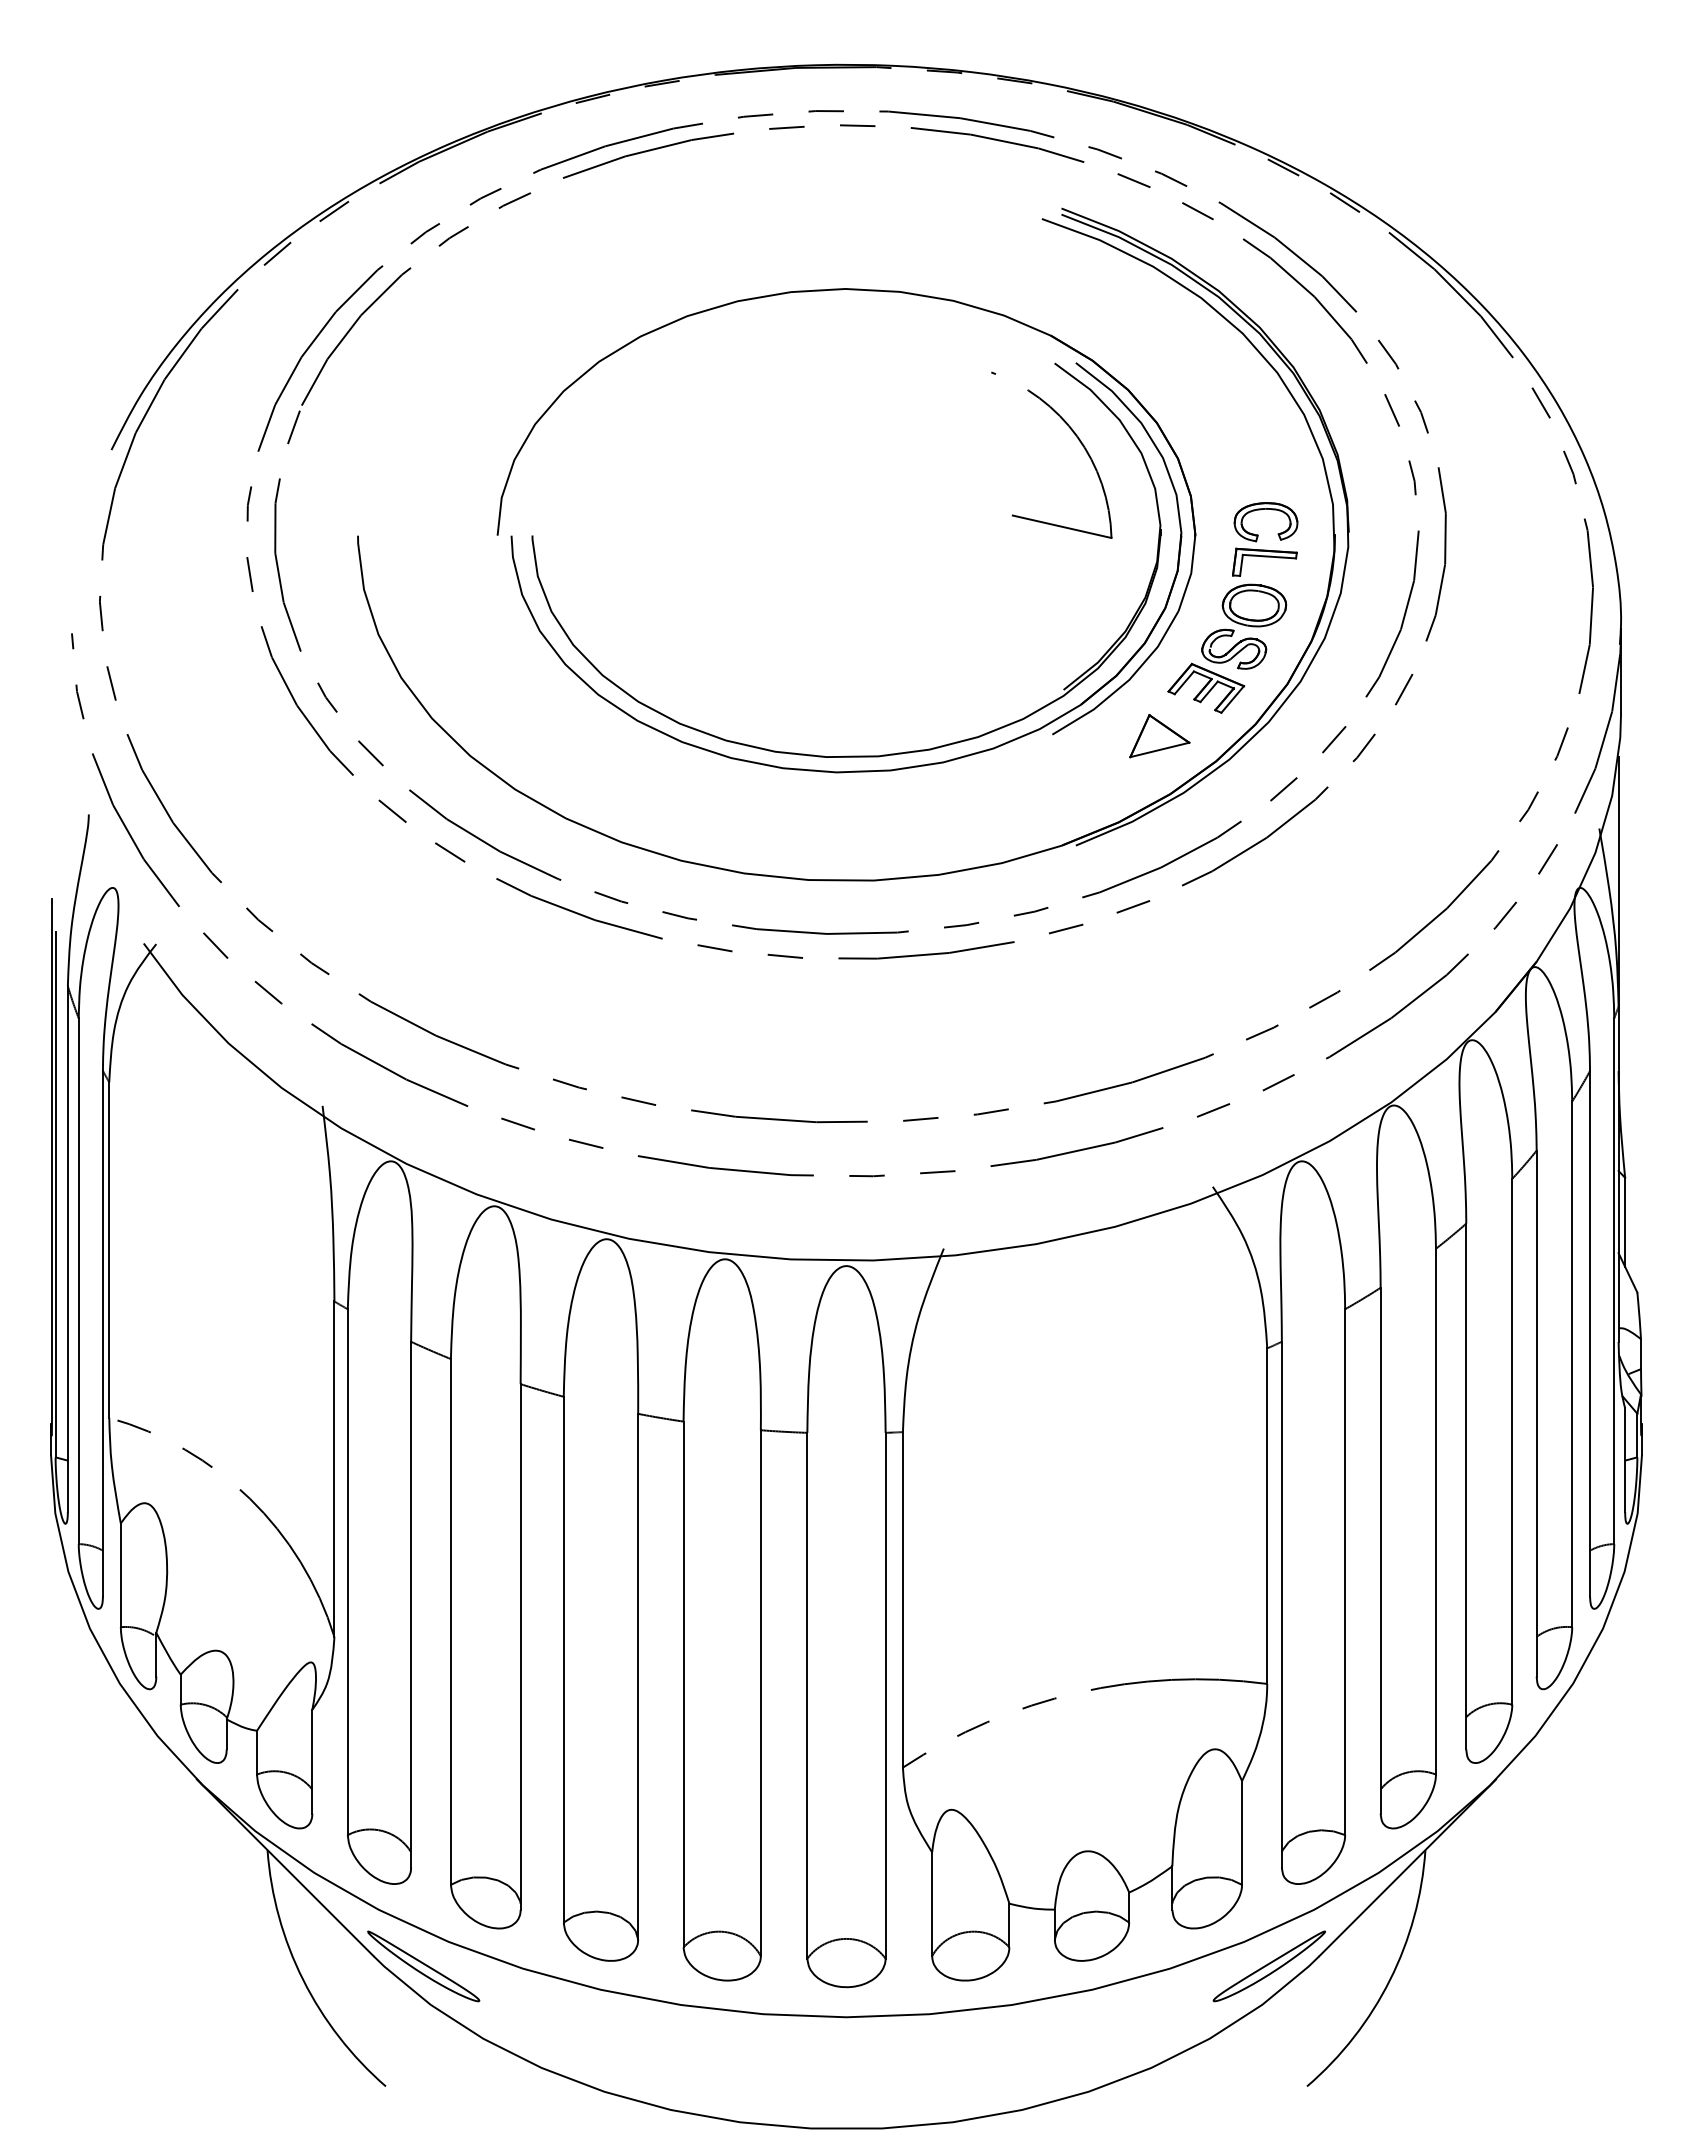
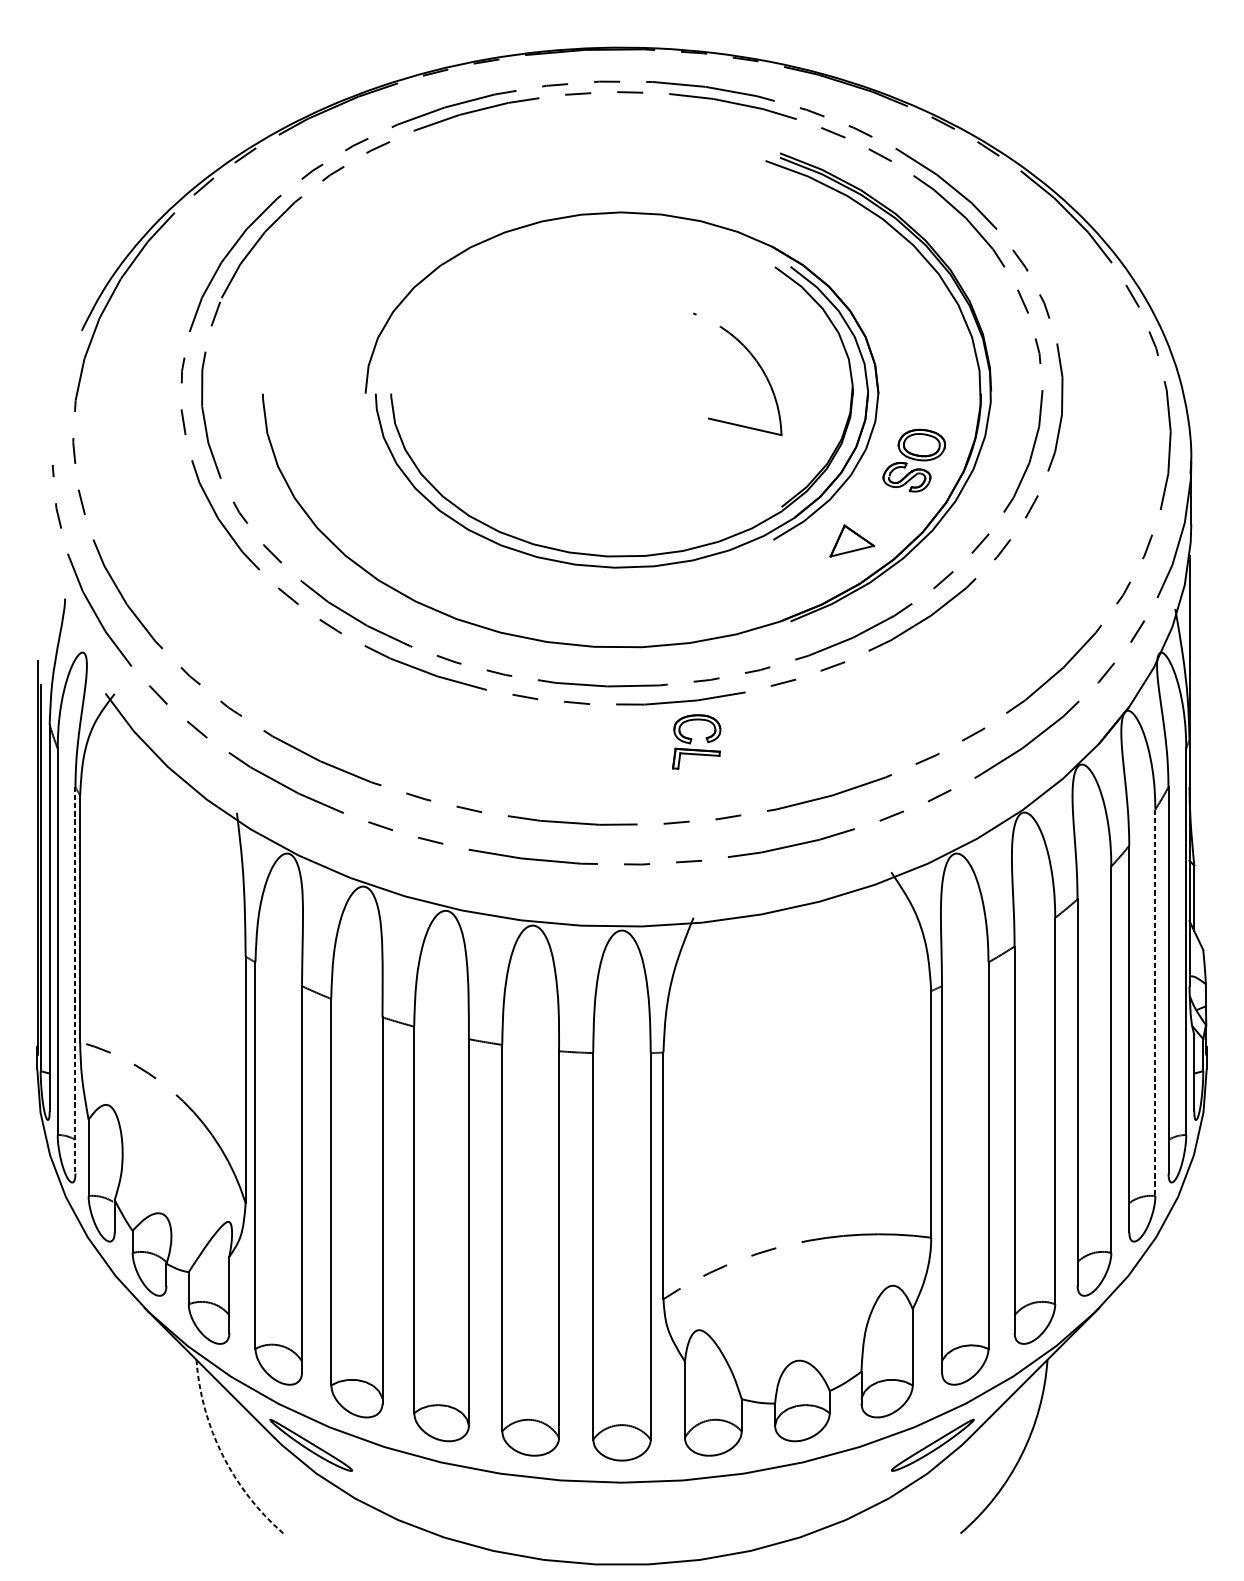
part: (1076, 437) -> (755, 361), moved
part: (1258, 537) -> (691, 740), moved
part: (1206, 687) -> (886, 505), removed
line: (102, 1333) -> (75, 980), solid -> dashed
line: (1572, 1364) -> (1155, 1002), solid -> dashed
arc: (303, 1980) -> (222, 1455), solid -> dashed

